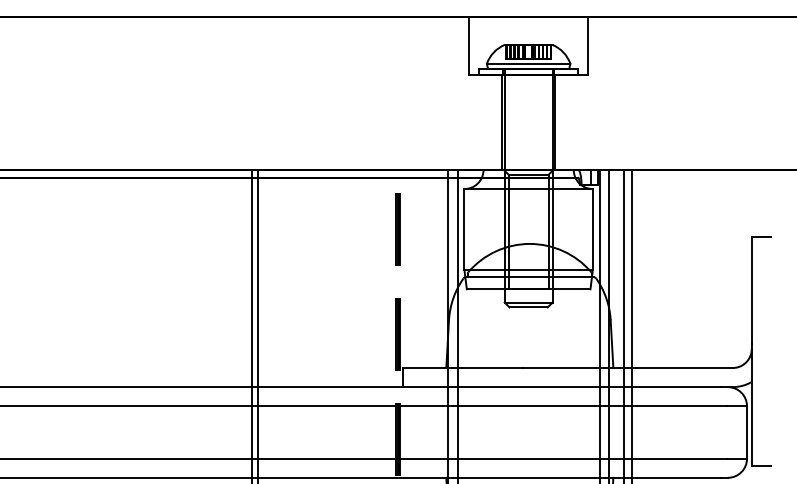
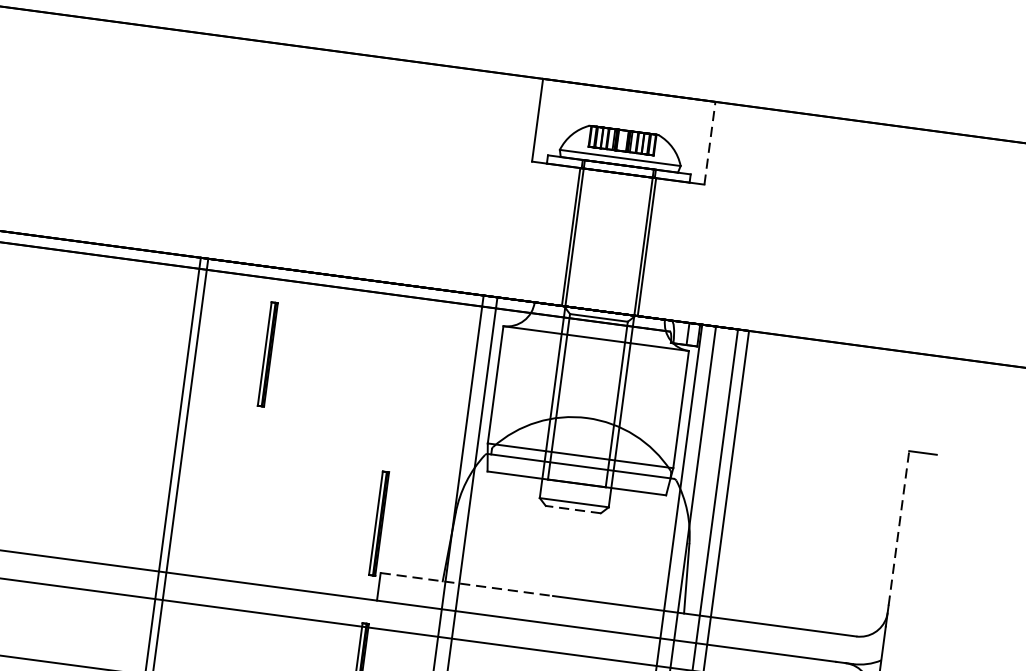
line: (588, 45) -> (710, 142), solid -> dashed
part: (397, 229) -> (267, 354), moved
line: (751, 290) -> (898, 528), solid -> dashed
line: (528, 307) -> (573, 509), solid -> dashed
line: (463, 368) -> (467, 585), solid -> dashed

